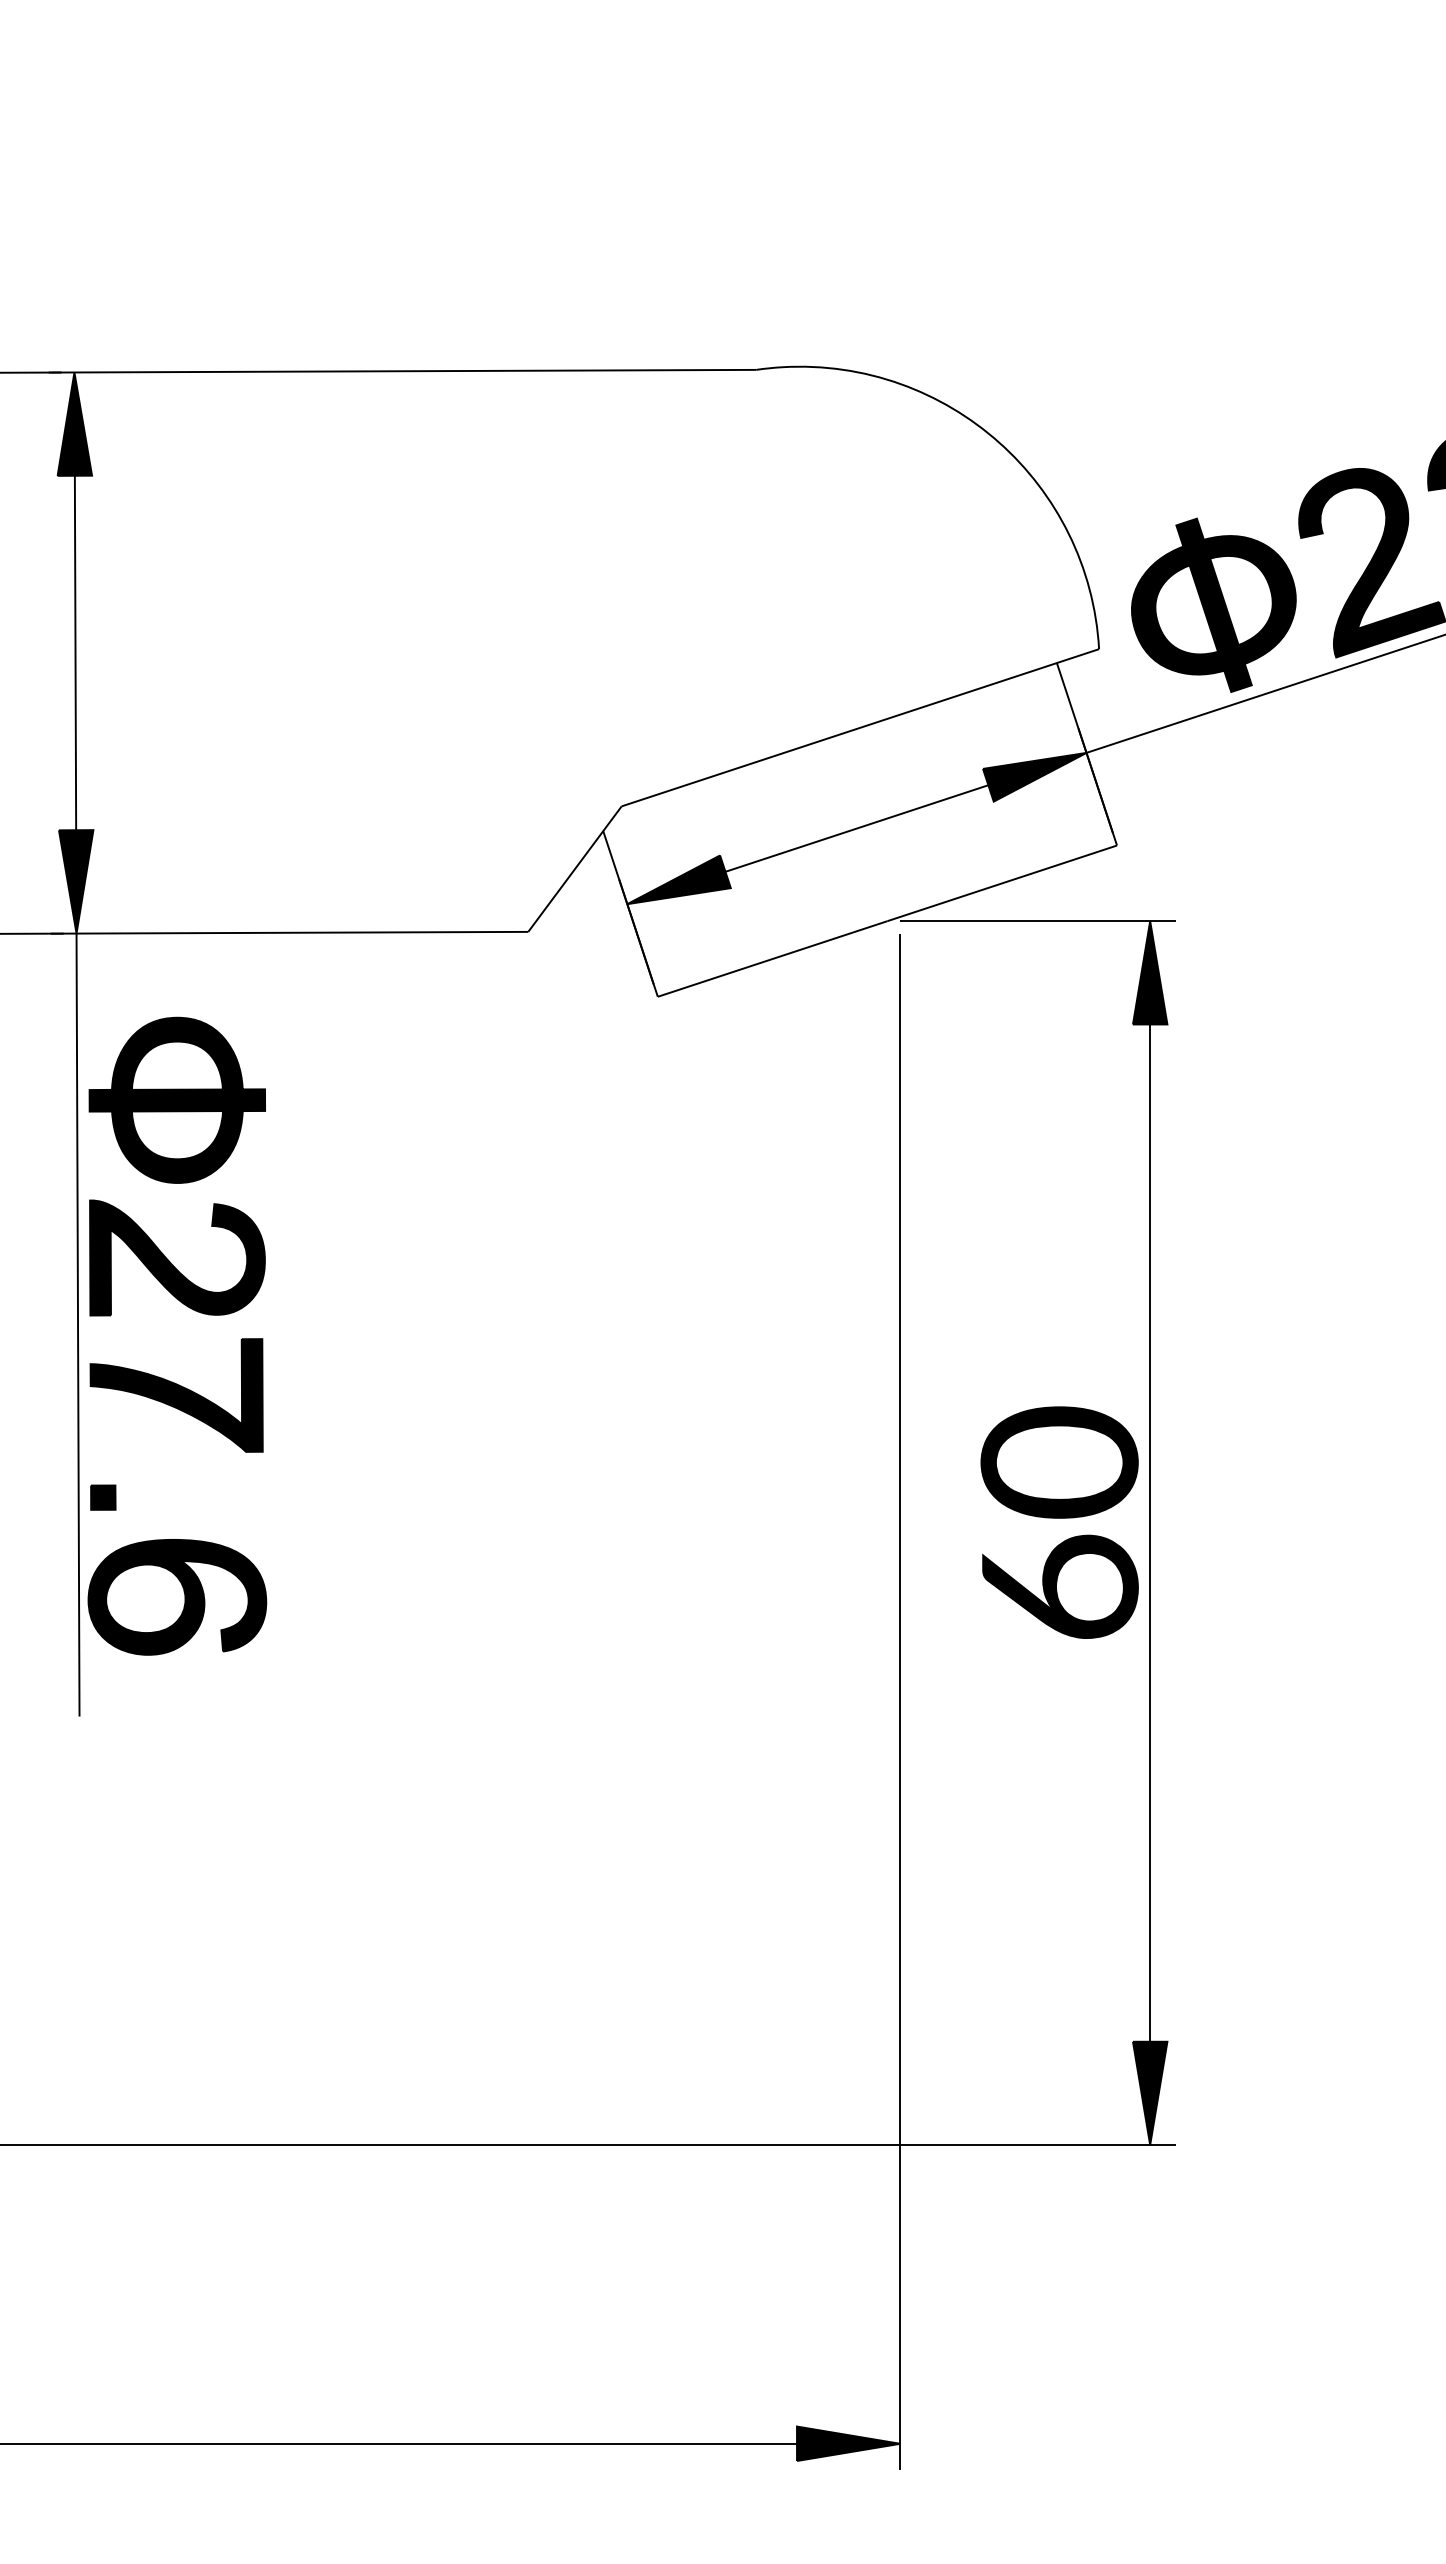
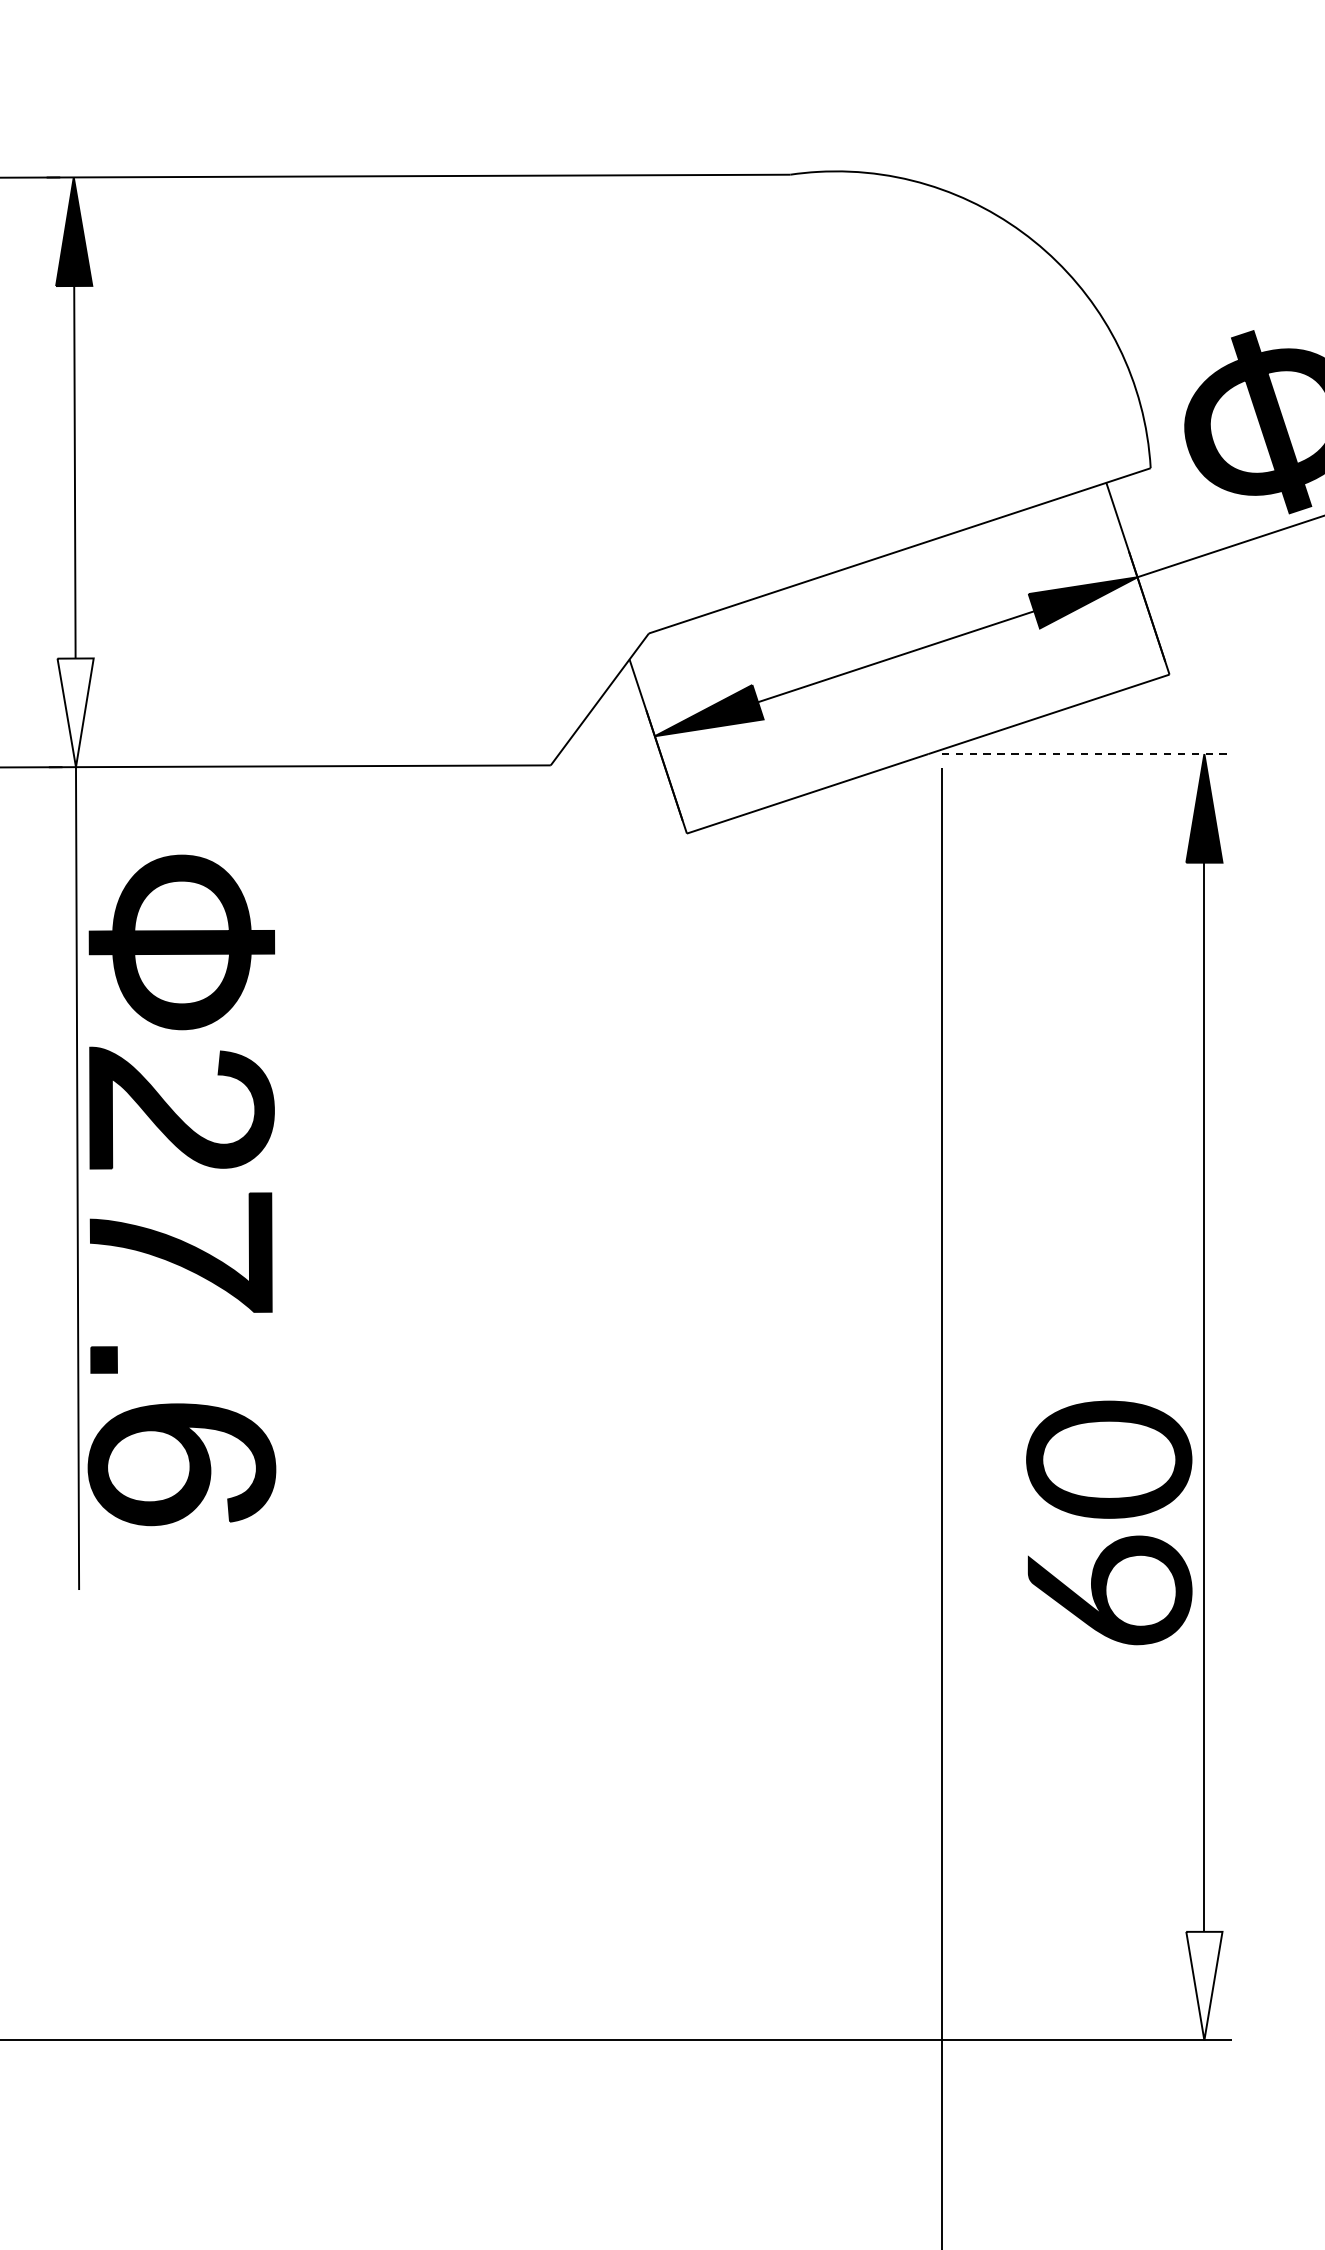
fill: (75, 881) -> (74, 712), removed
line: (1038, 921) -> (1087, 754), solid -> dashed
text: (1059, 1522) -> (1109, 1522), moved
fill: (1149, 2093) -> (1203, 1986), removed

